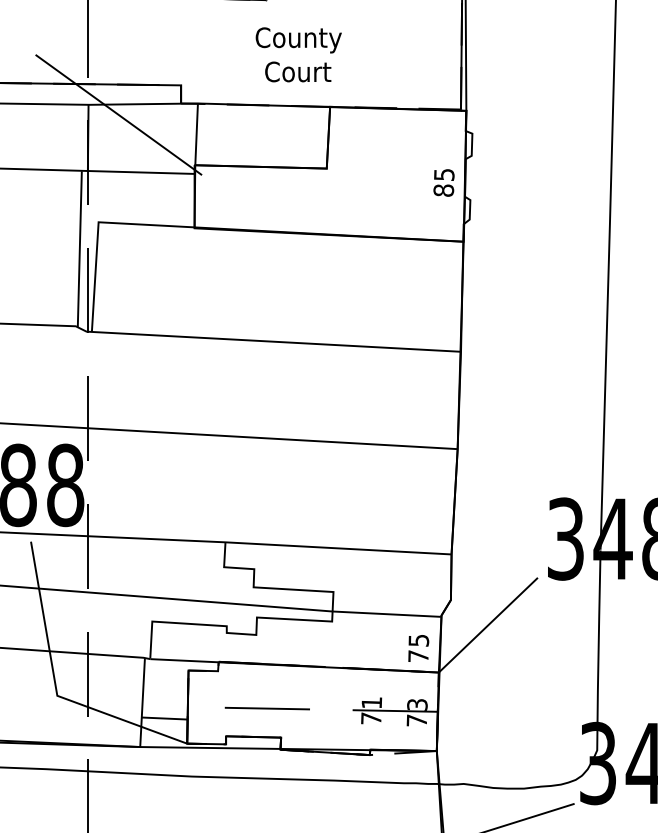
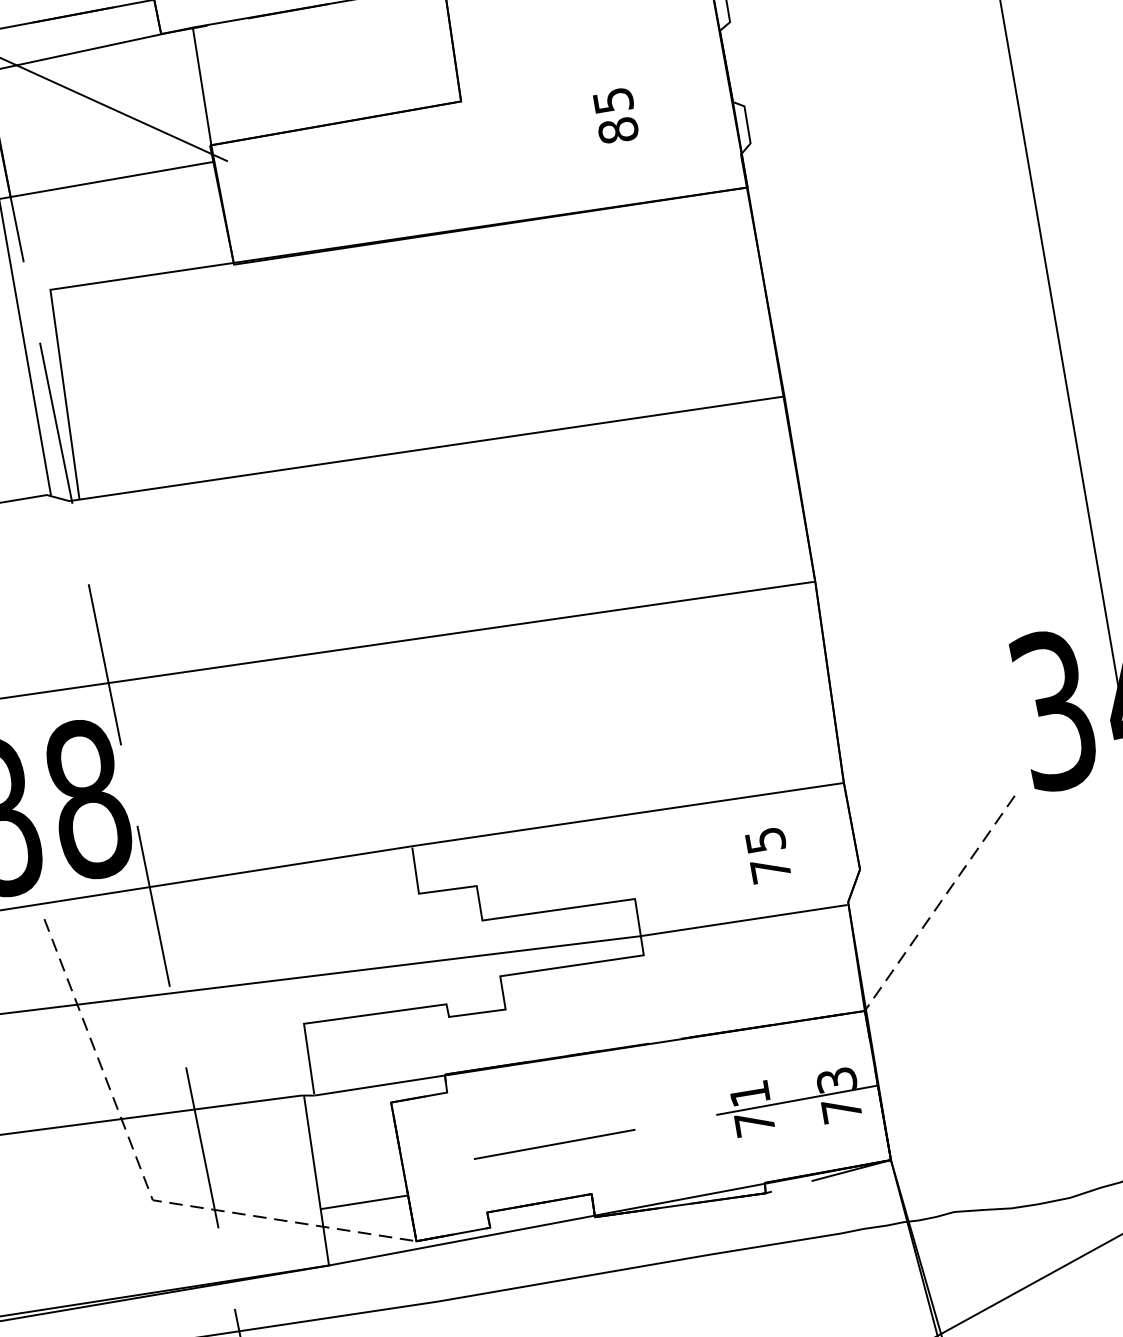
text: (443, 182) -> (614, 115), moved
line: (487, 625) -> (938, 903), solid -> dashed
text: (418, 648) -> (767, 855), moved
line: (56, 687) -> (148, 1184), solid -> dashed

